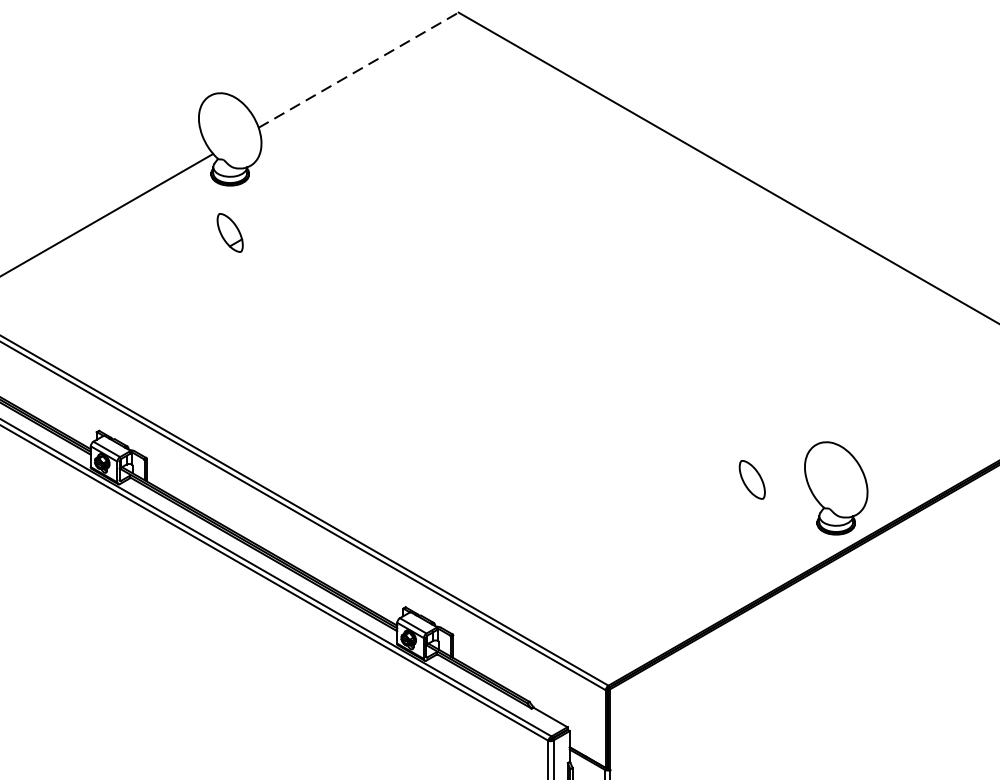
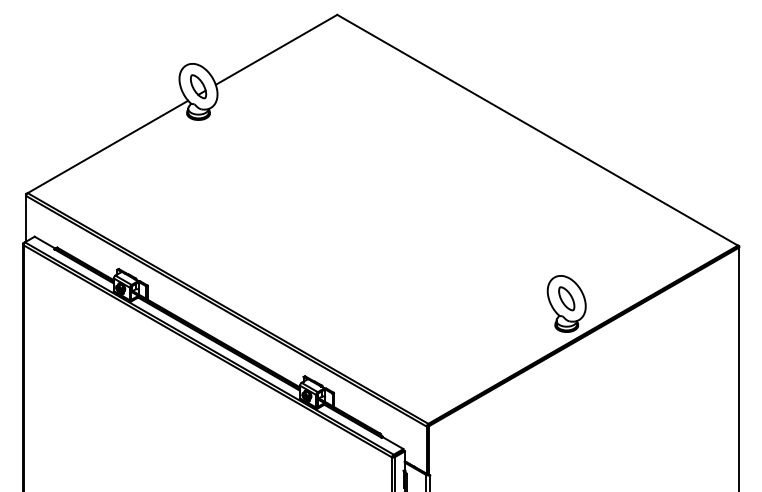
line: (358, 69) -> (276, 49), dashed -> solid
part: (230, 232) -> (198, 86), moved
part: (751, 479) -> (566, 298), moved

